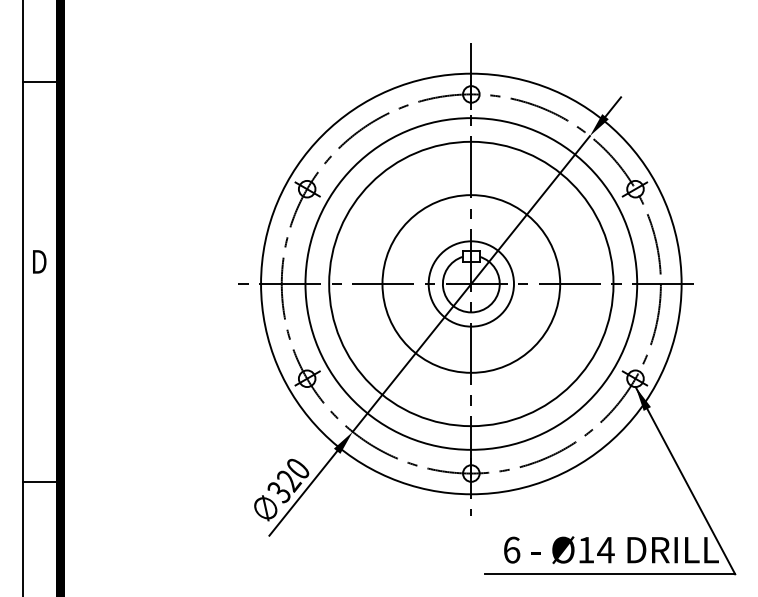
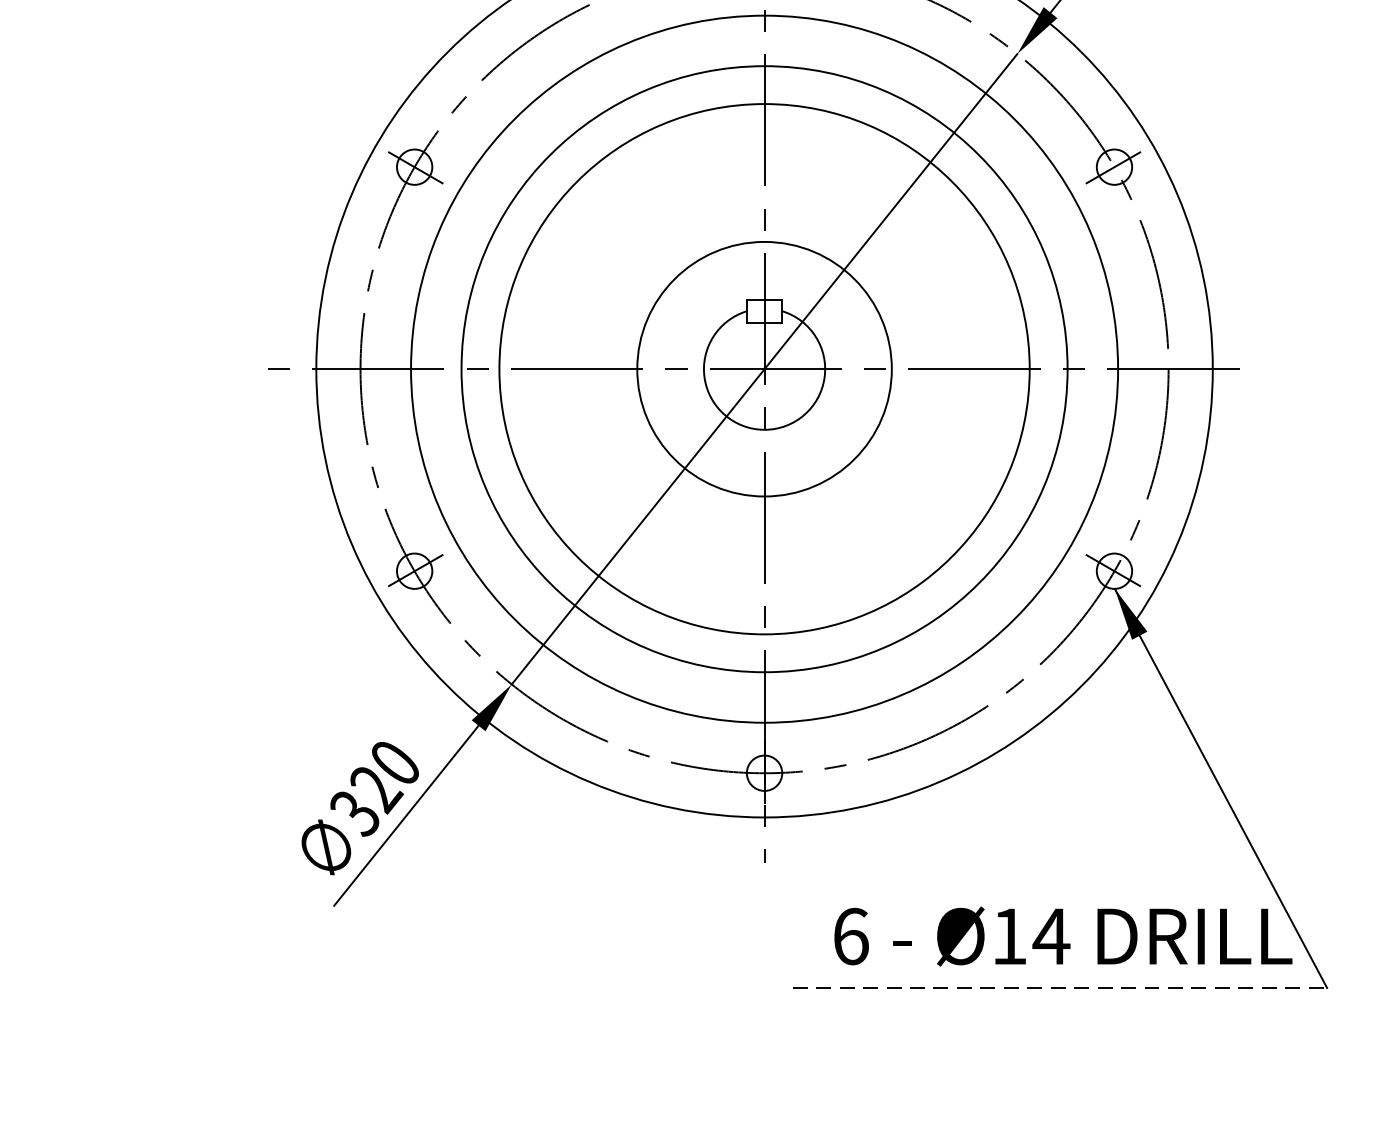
circle: (470, 283) -> (762, 368), size x1.4
circle: (471, 283) -> (764, 368), size x1.4
line: (610, 574) -> (1061, 988), solid -> dashed

